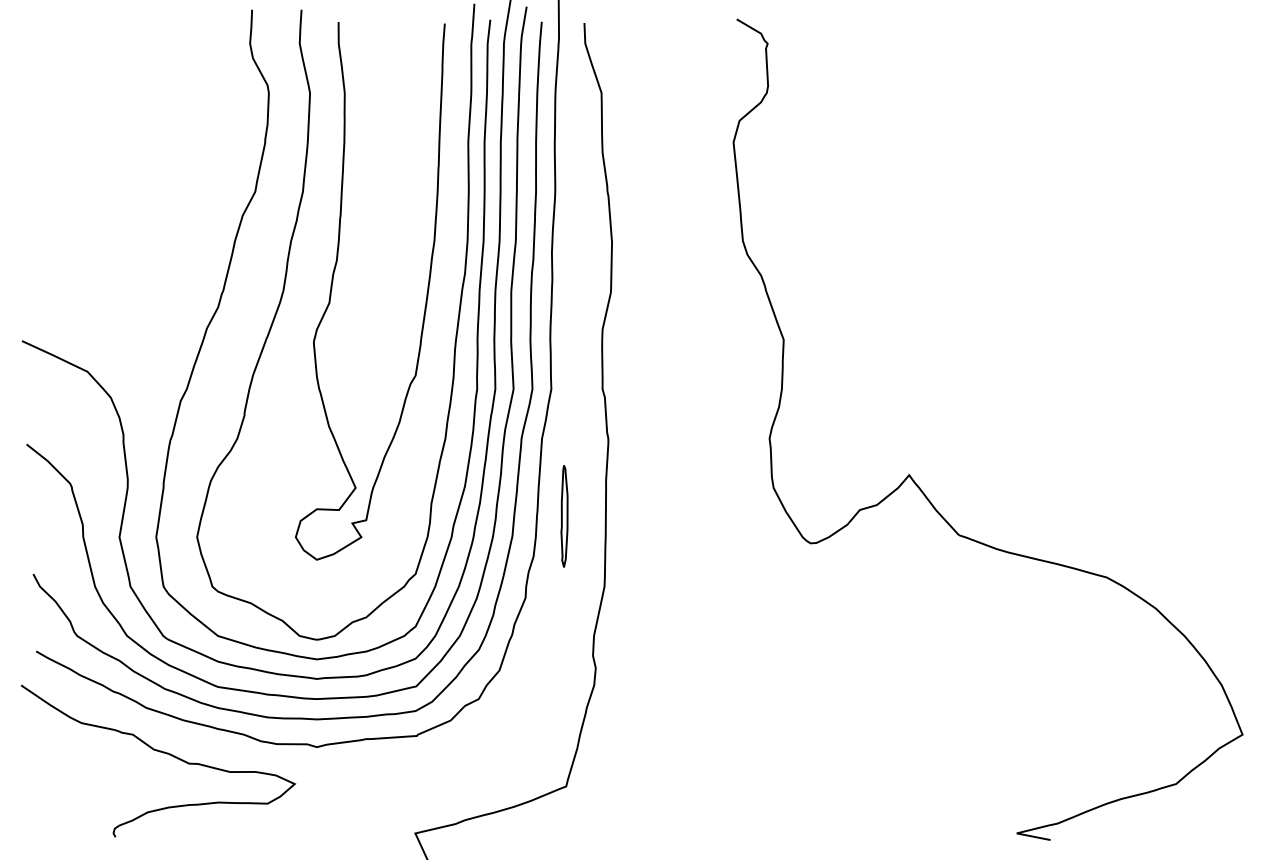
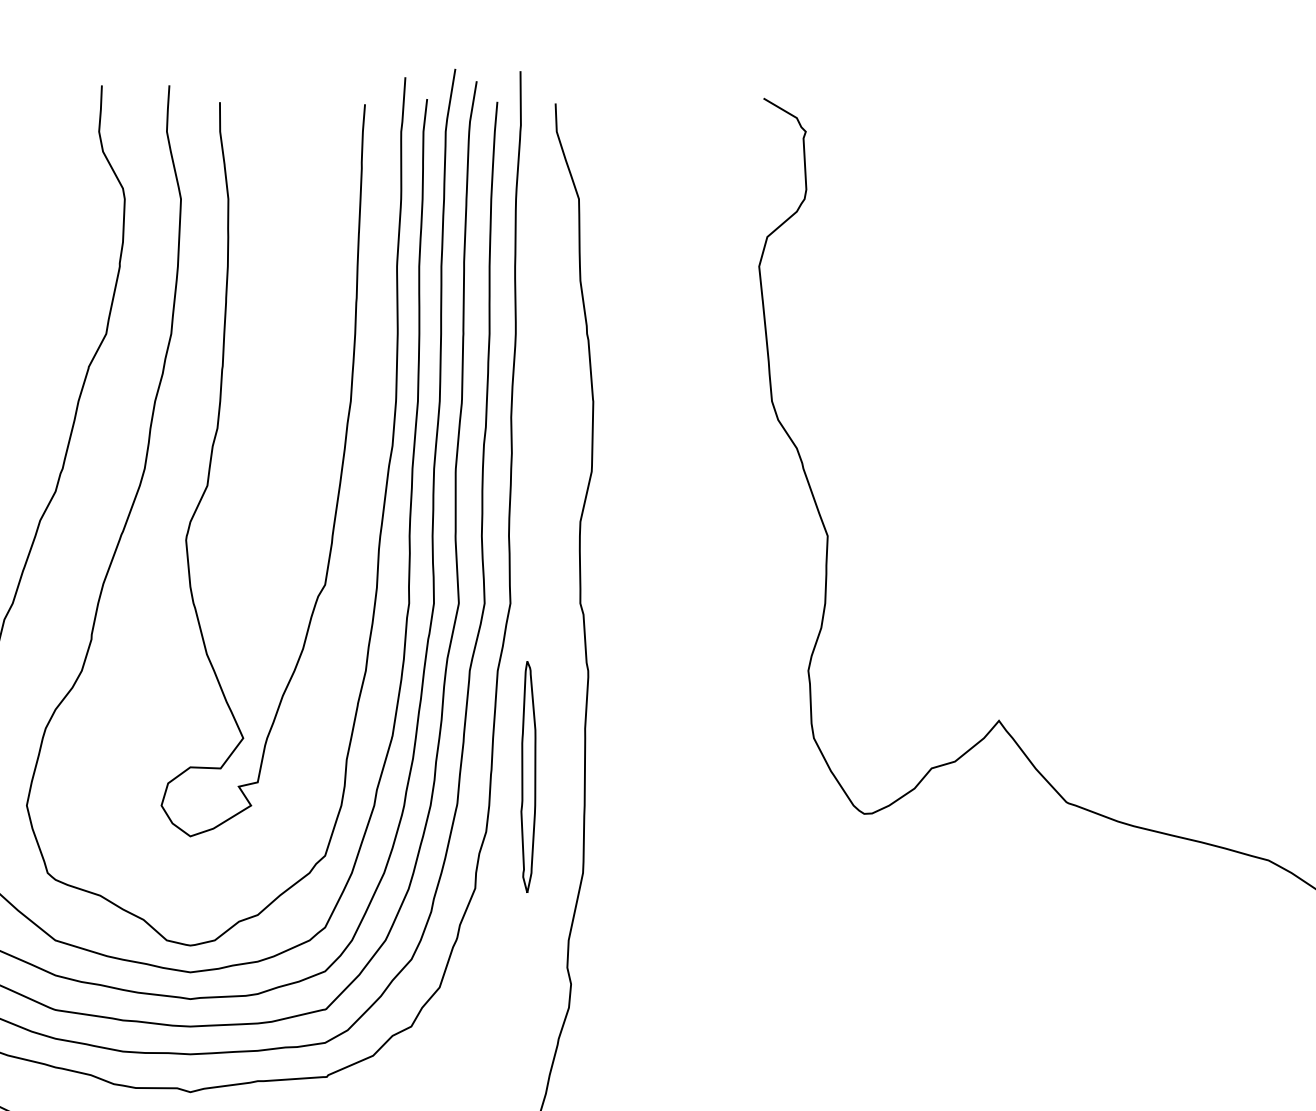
part: (564, 516) -> (528, 777), size x1.67

